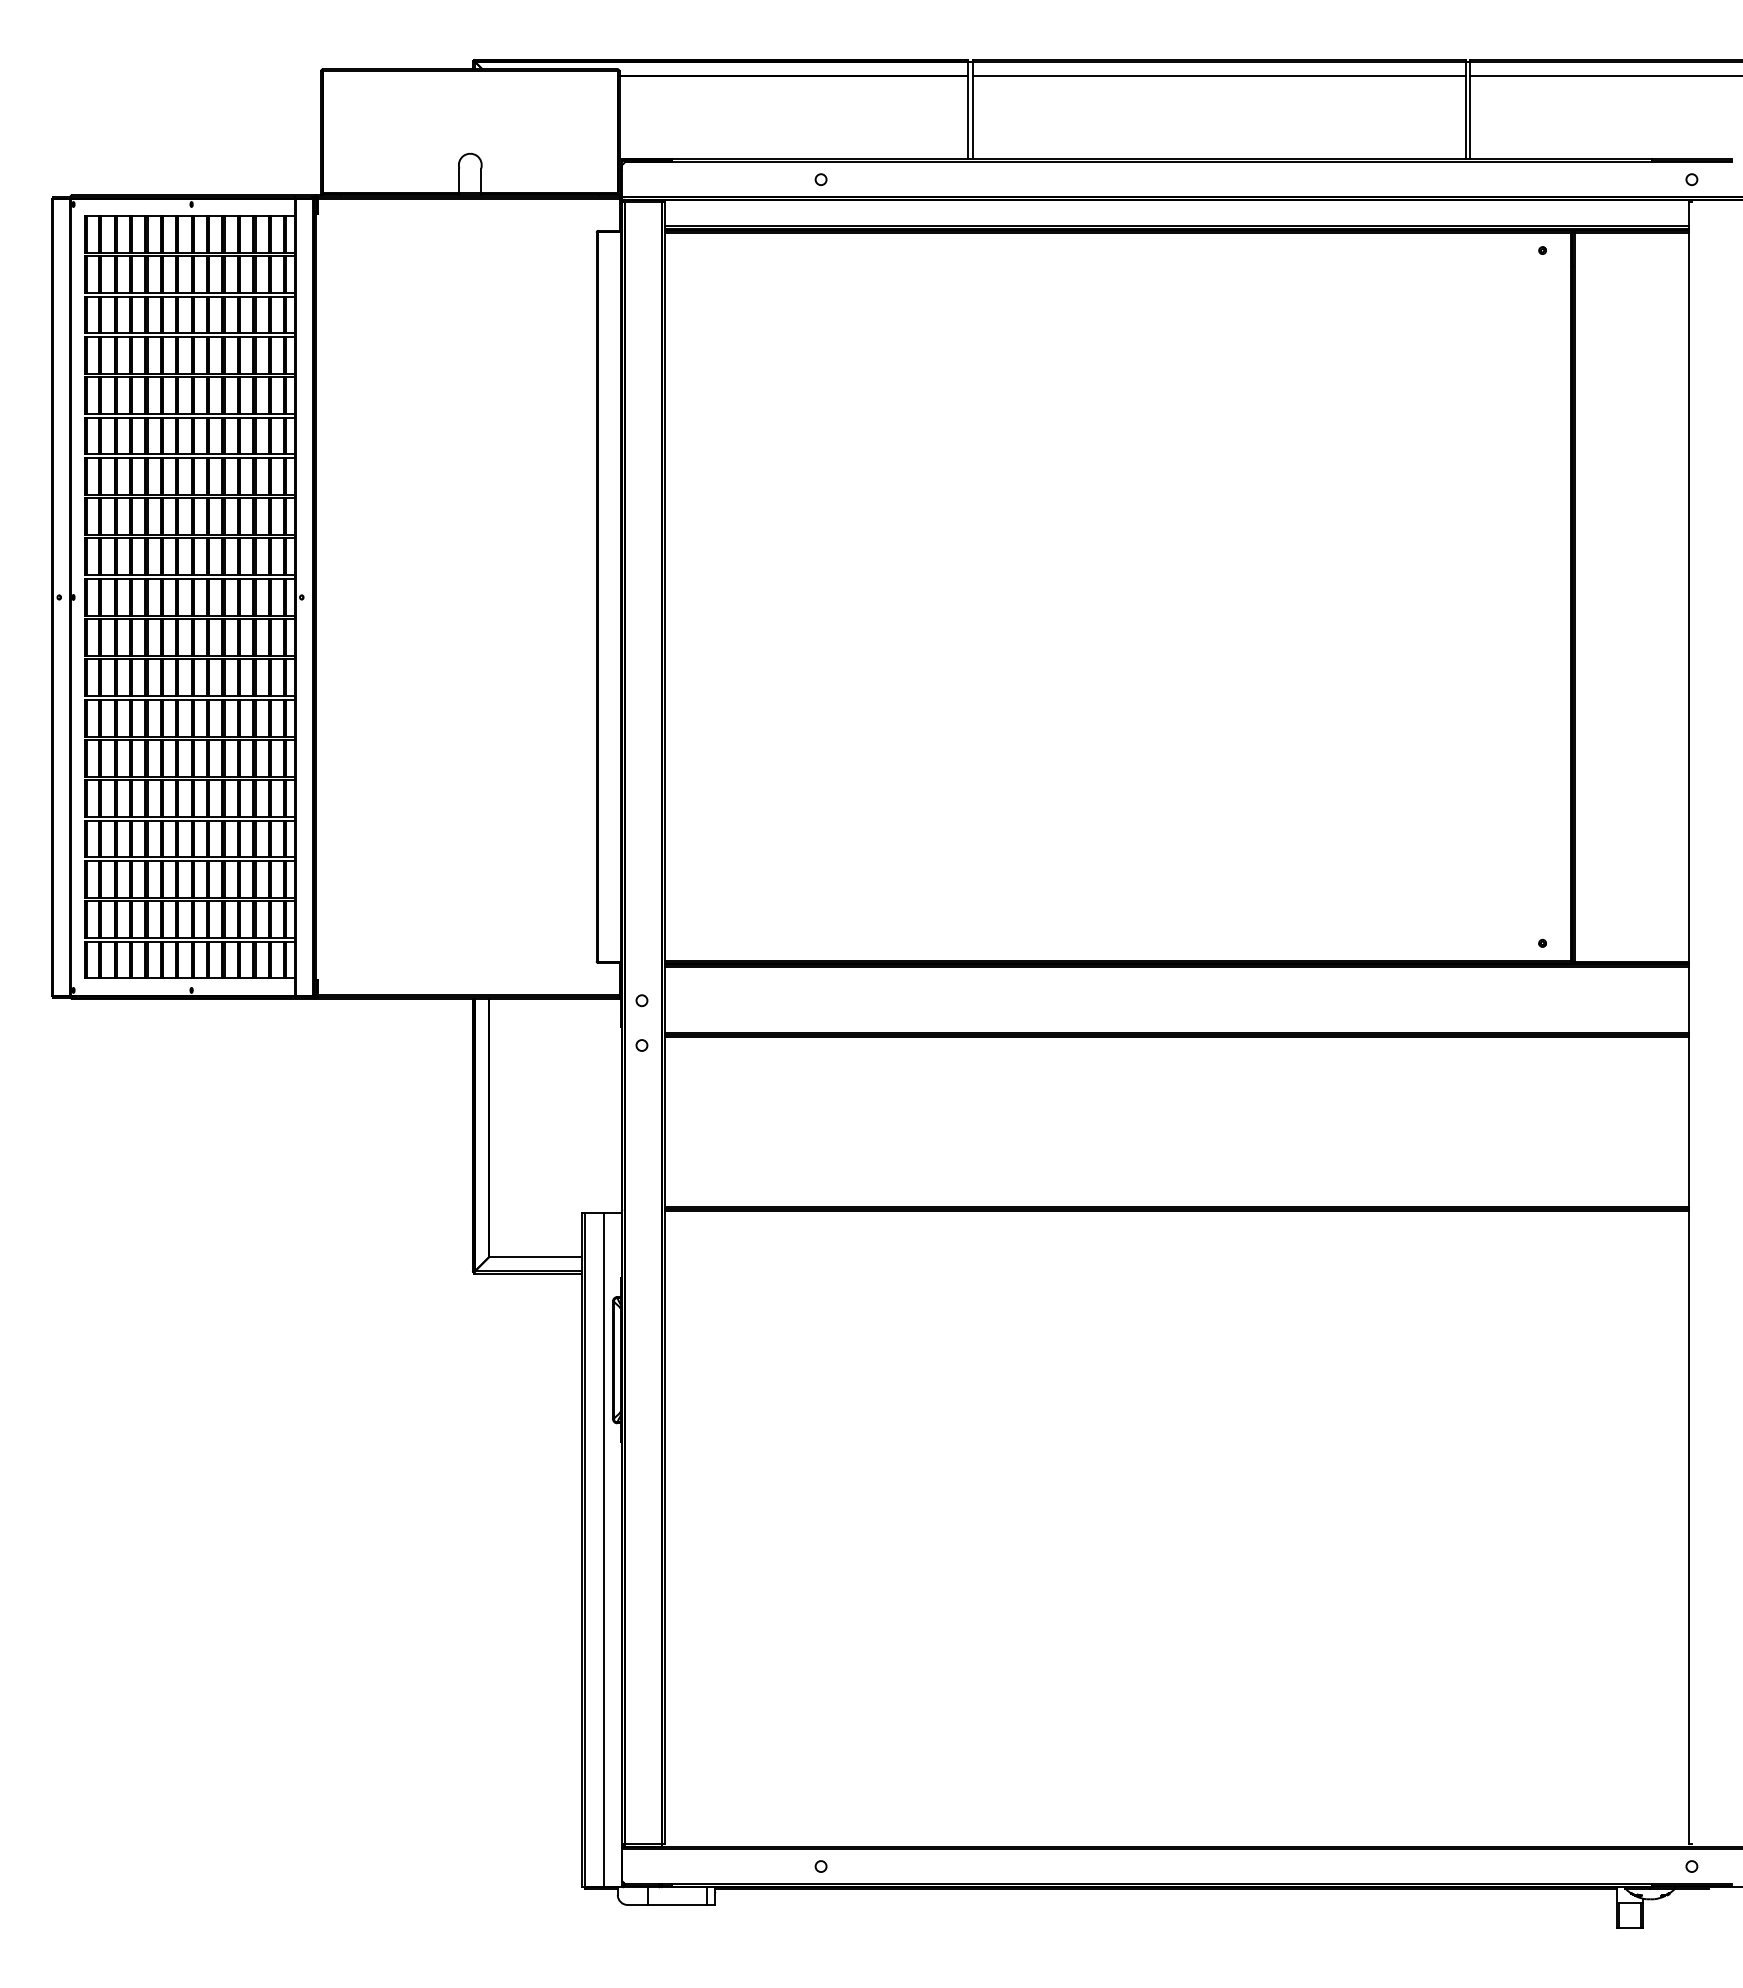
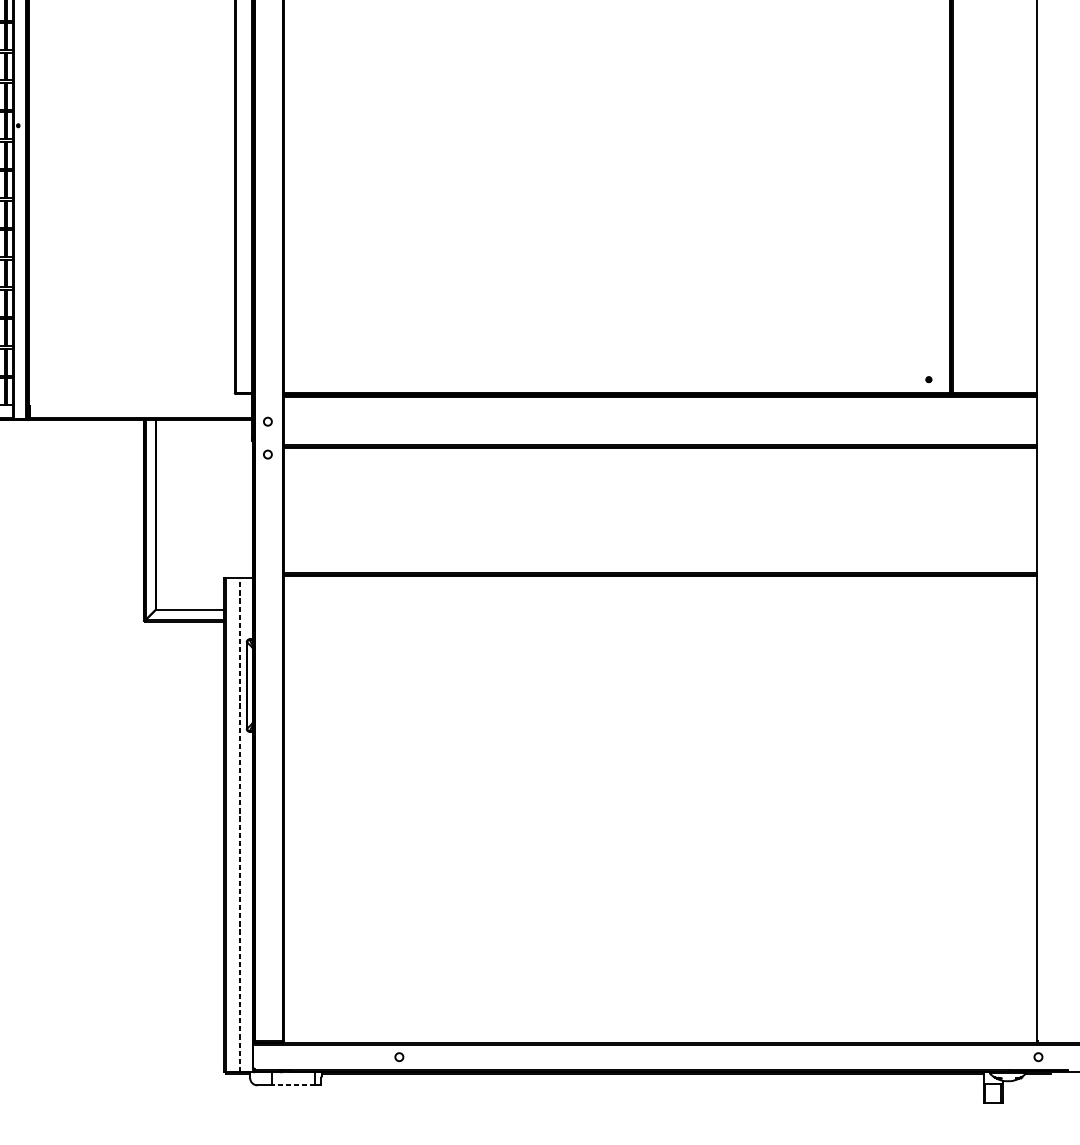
line: (603, 1549) -> (239, 824), solid -> dashed
line: (677, 1904) -> (293, 1085), solid -> dashed

